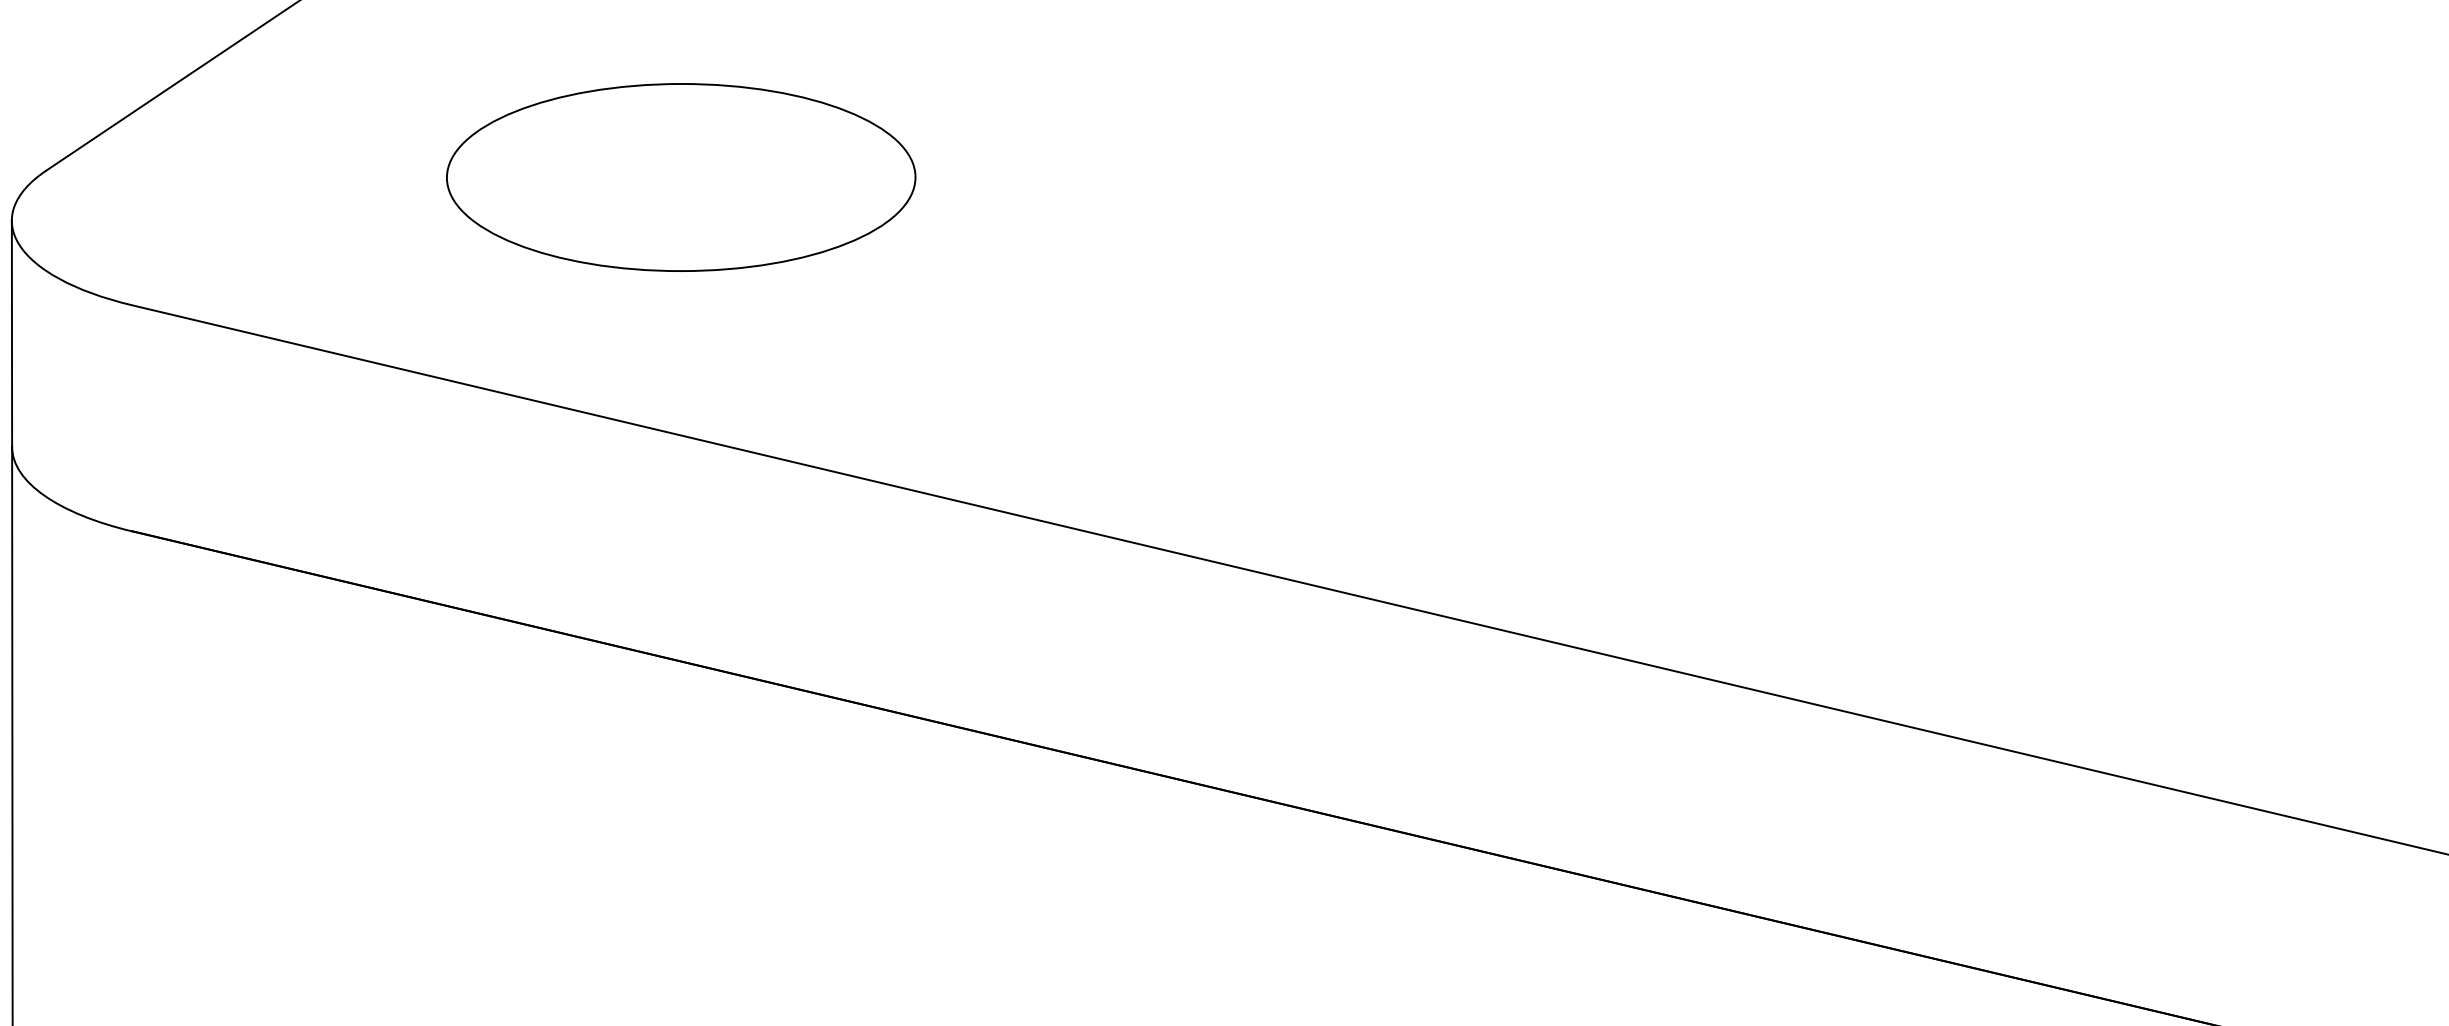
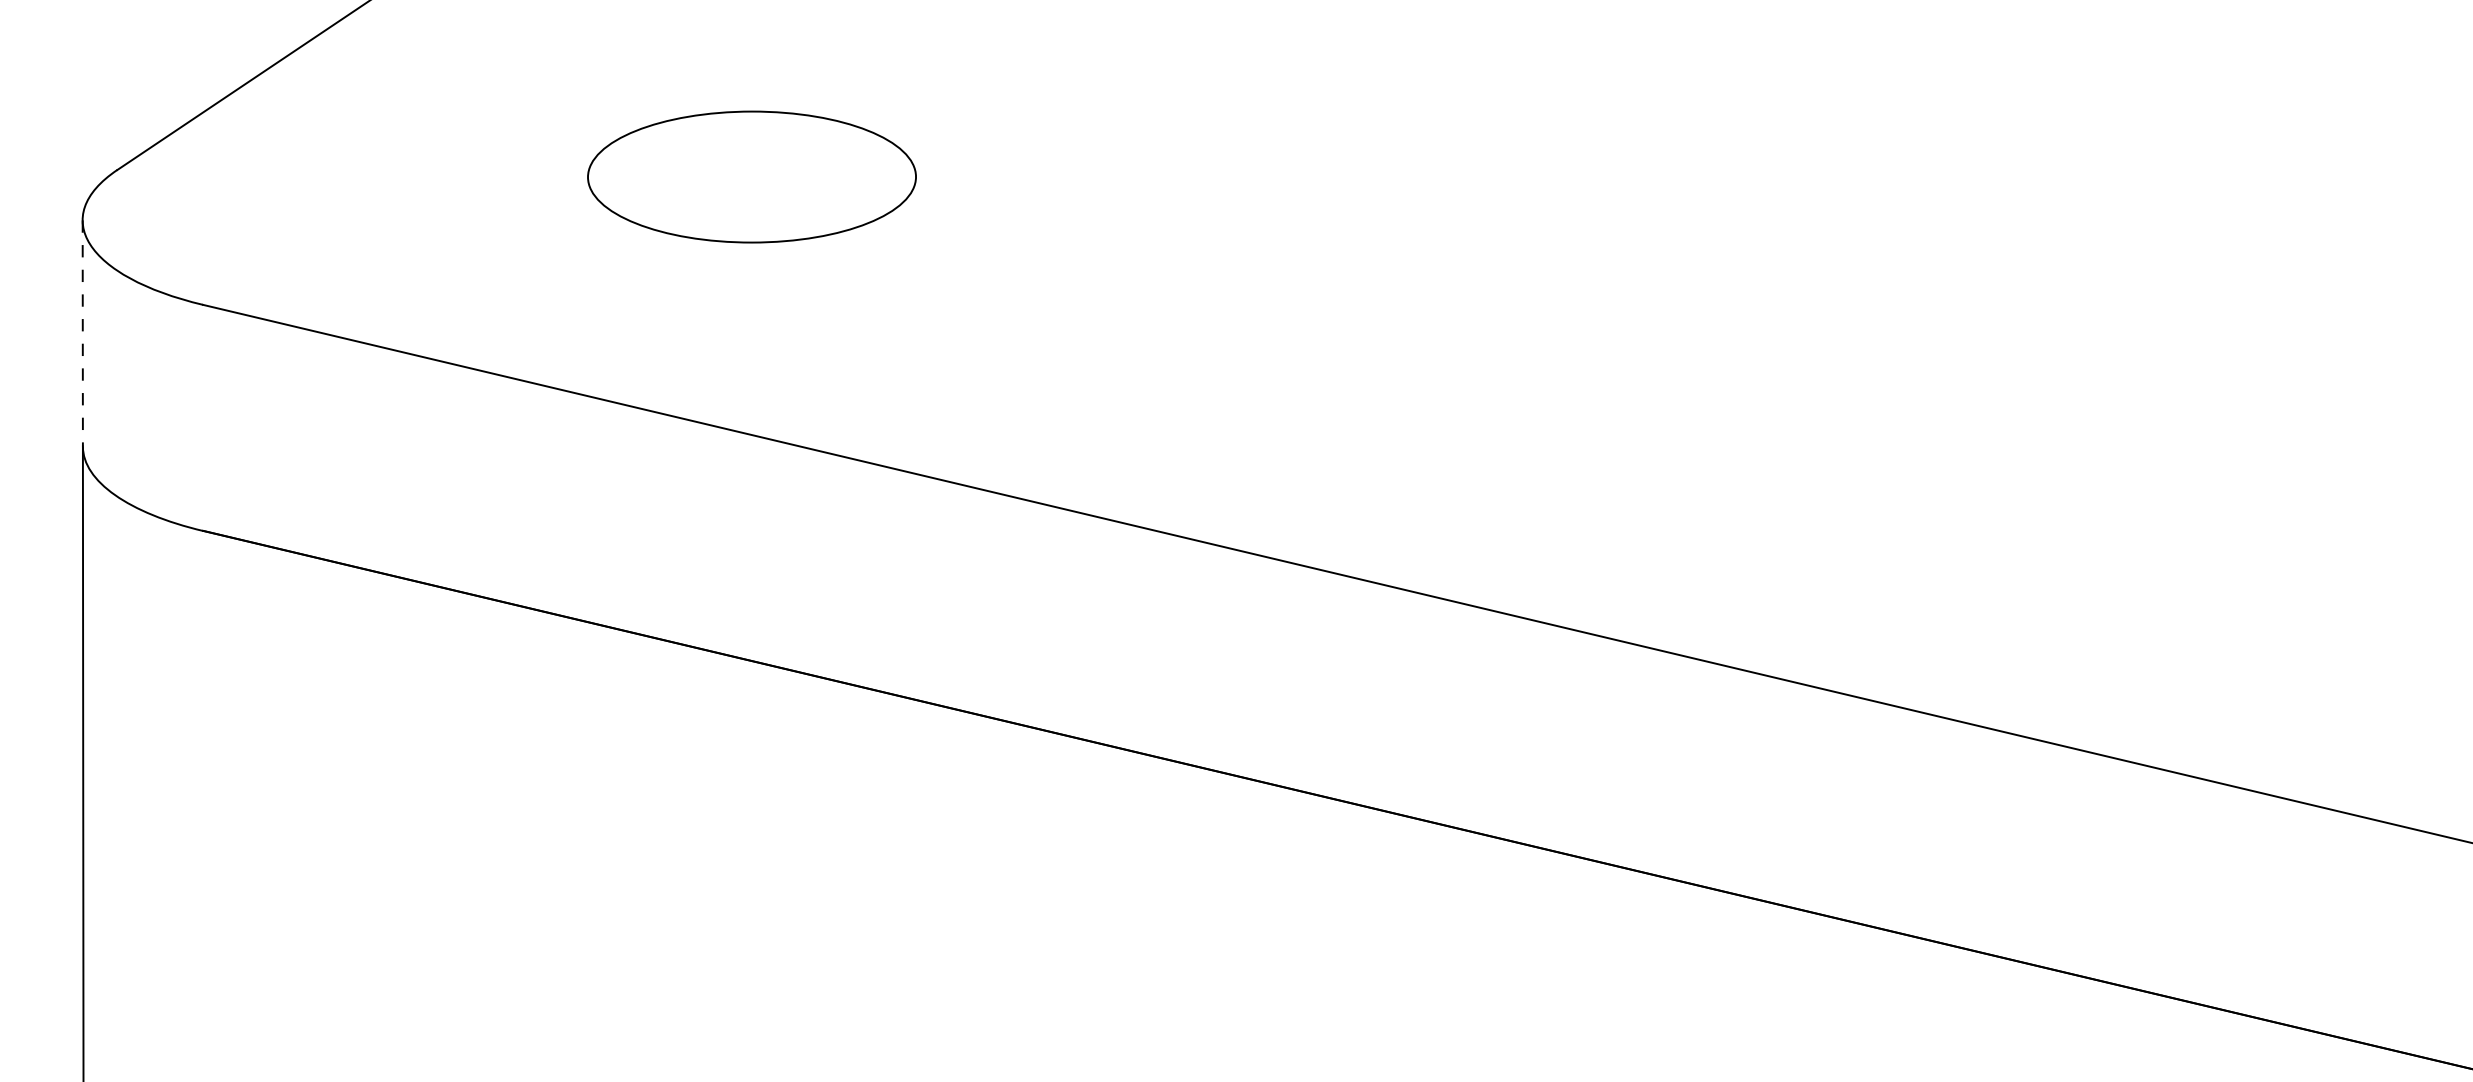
part: (680, 176) -> (751, 176), size x0.7
line: (11, 333) -> (82, 333), solid -> dashed

